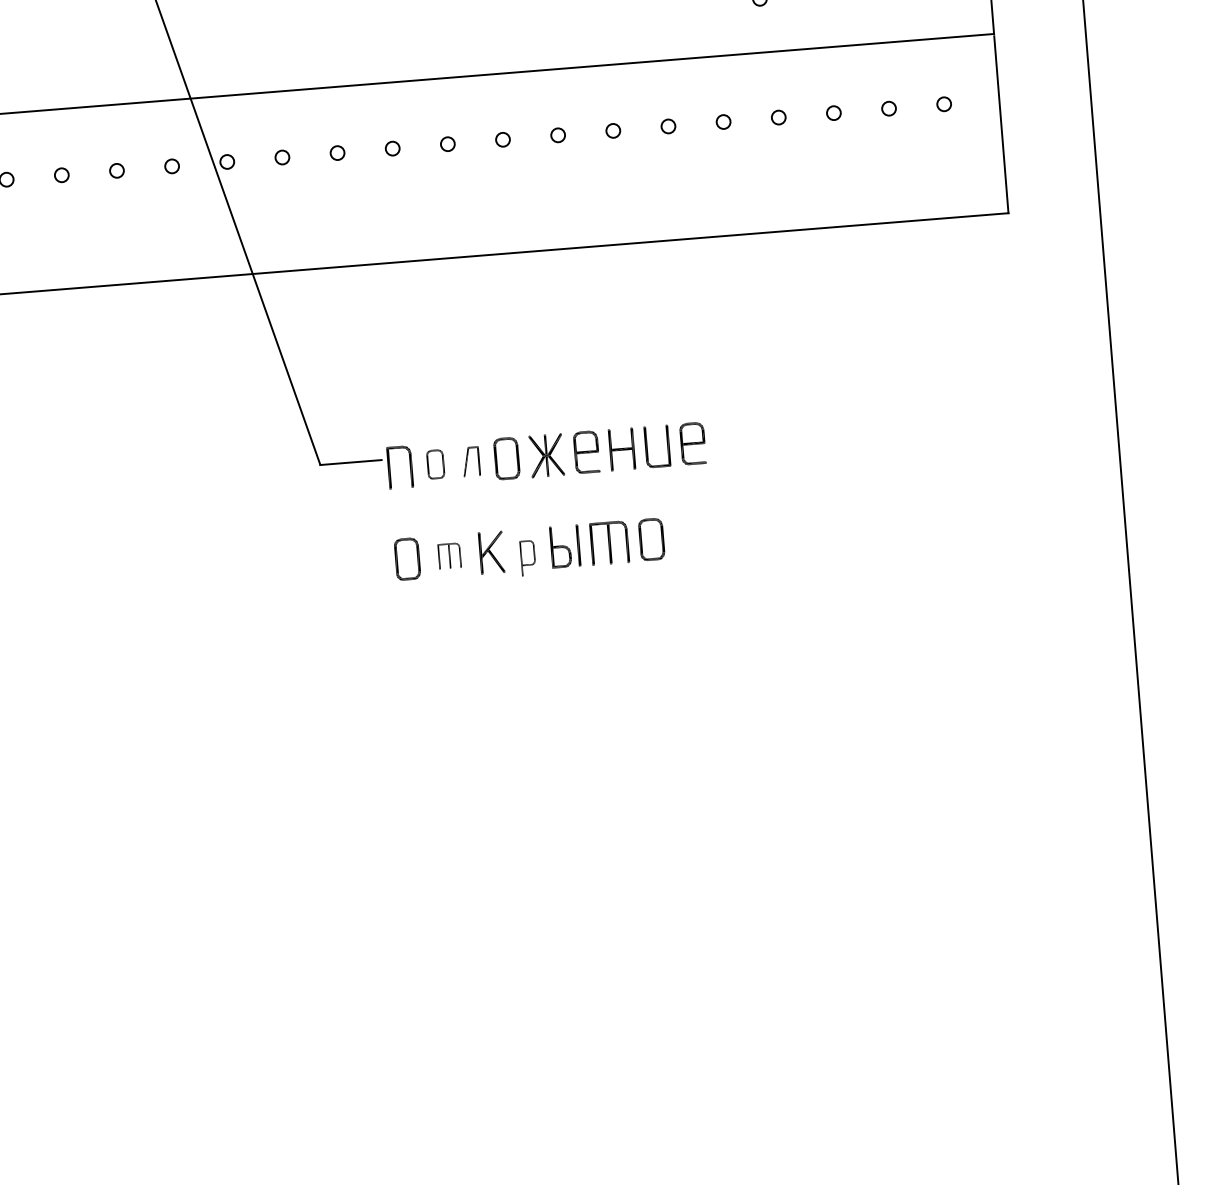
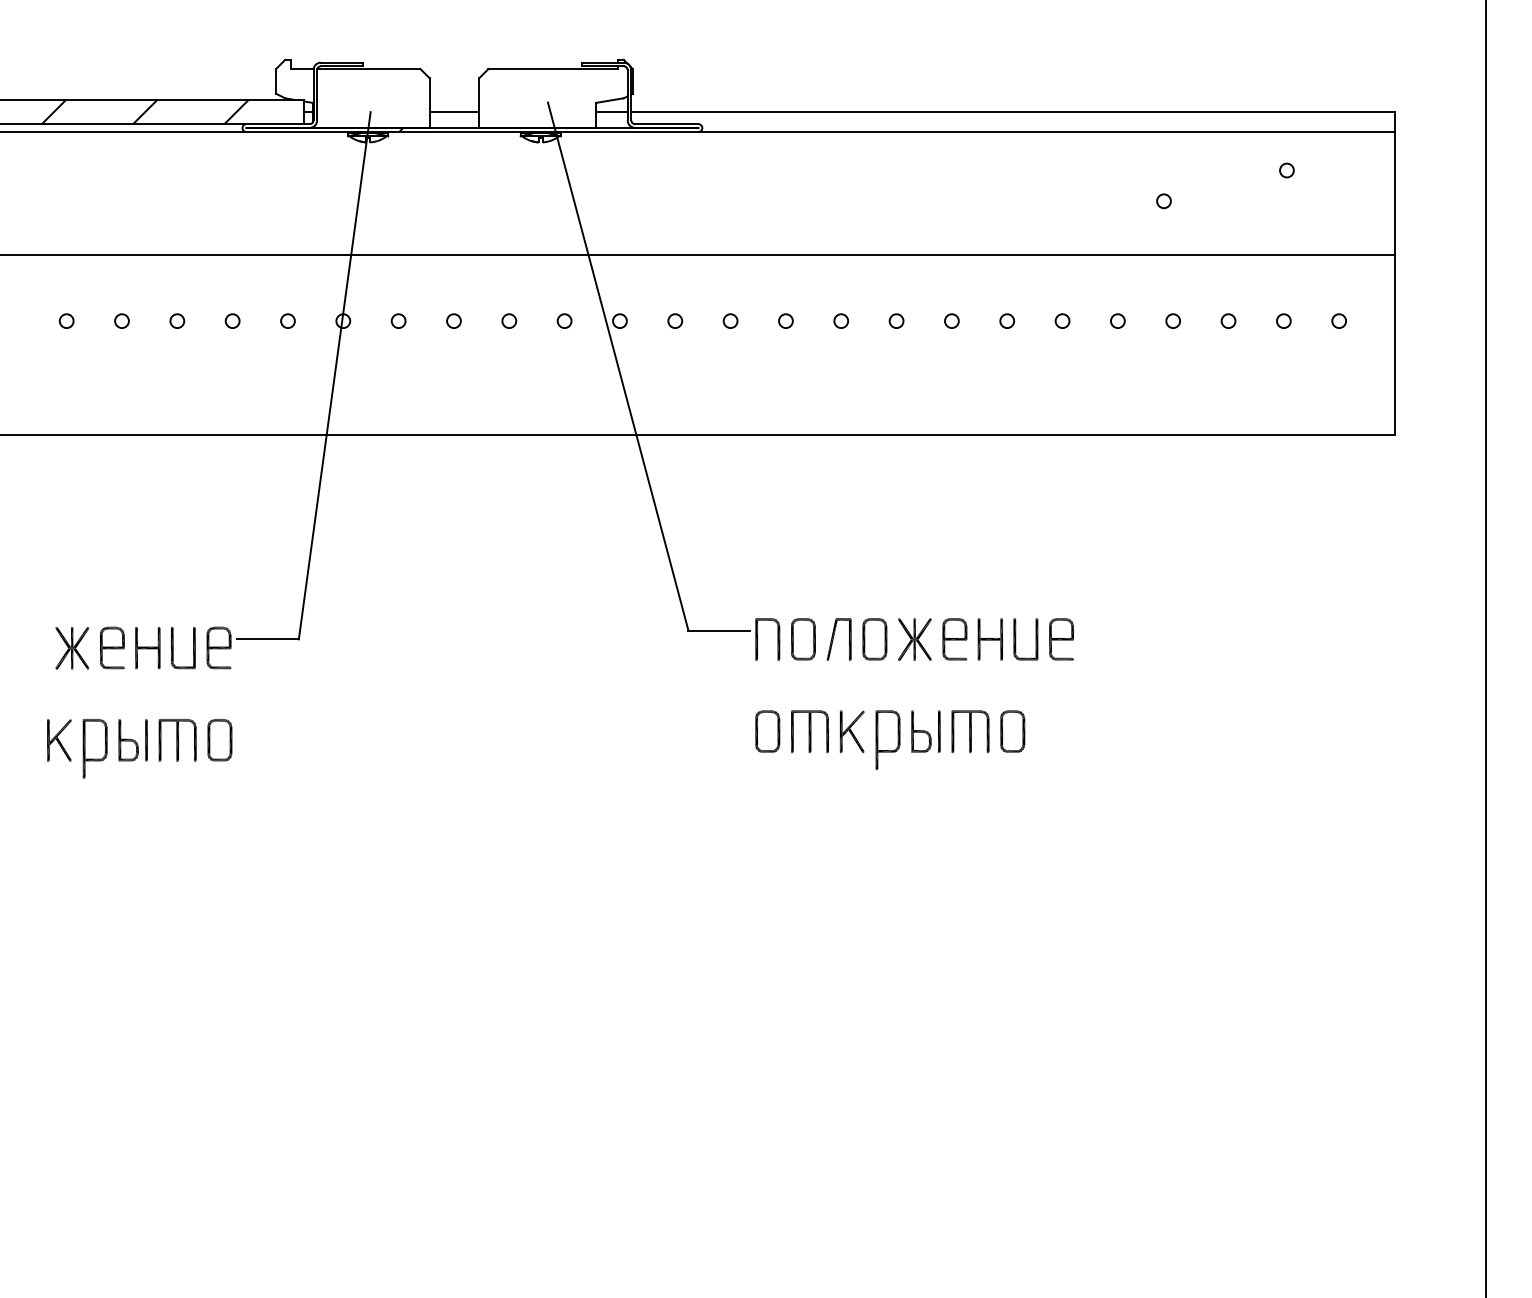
part: (470, 461) -> (838, 639), size x1.43
part: (435, 464) -> (803, 639), size x1.43
part: (449, 555) -> (809, 731), size x1.67
part: (527, 558) -> (887, 740), size x1.67

